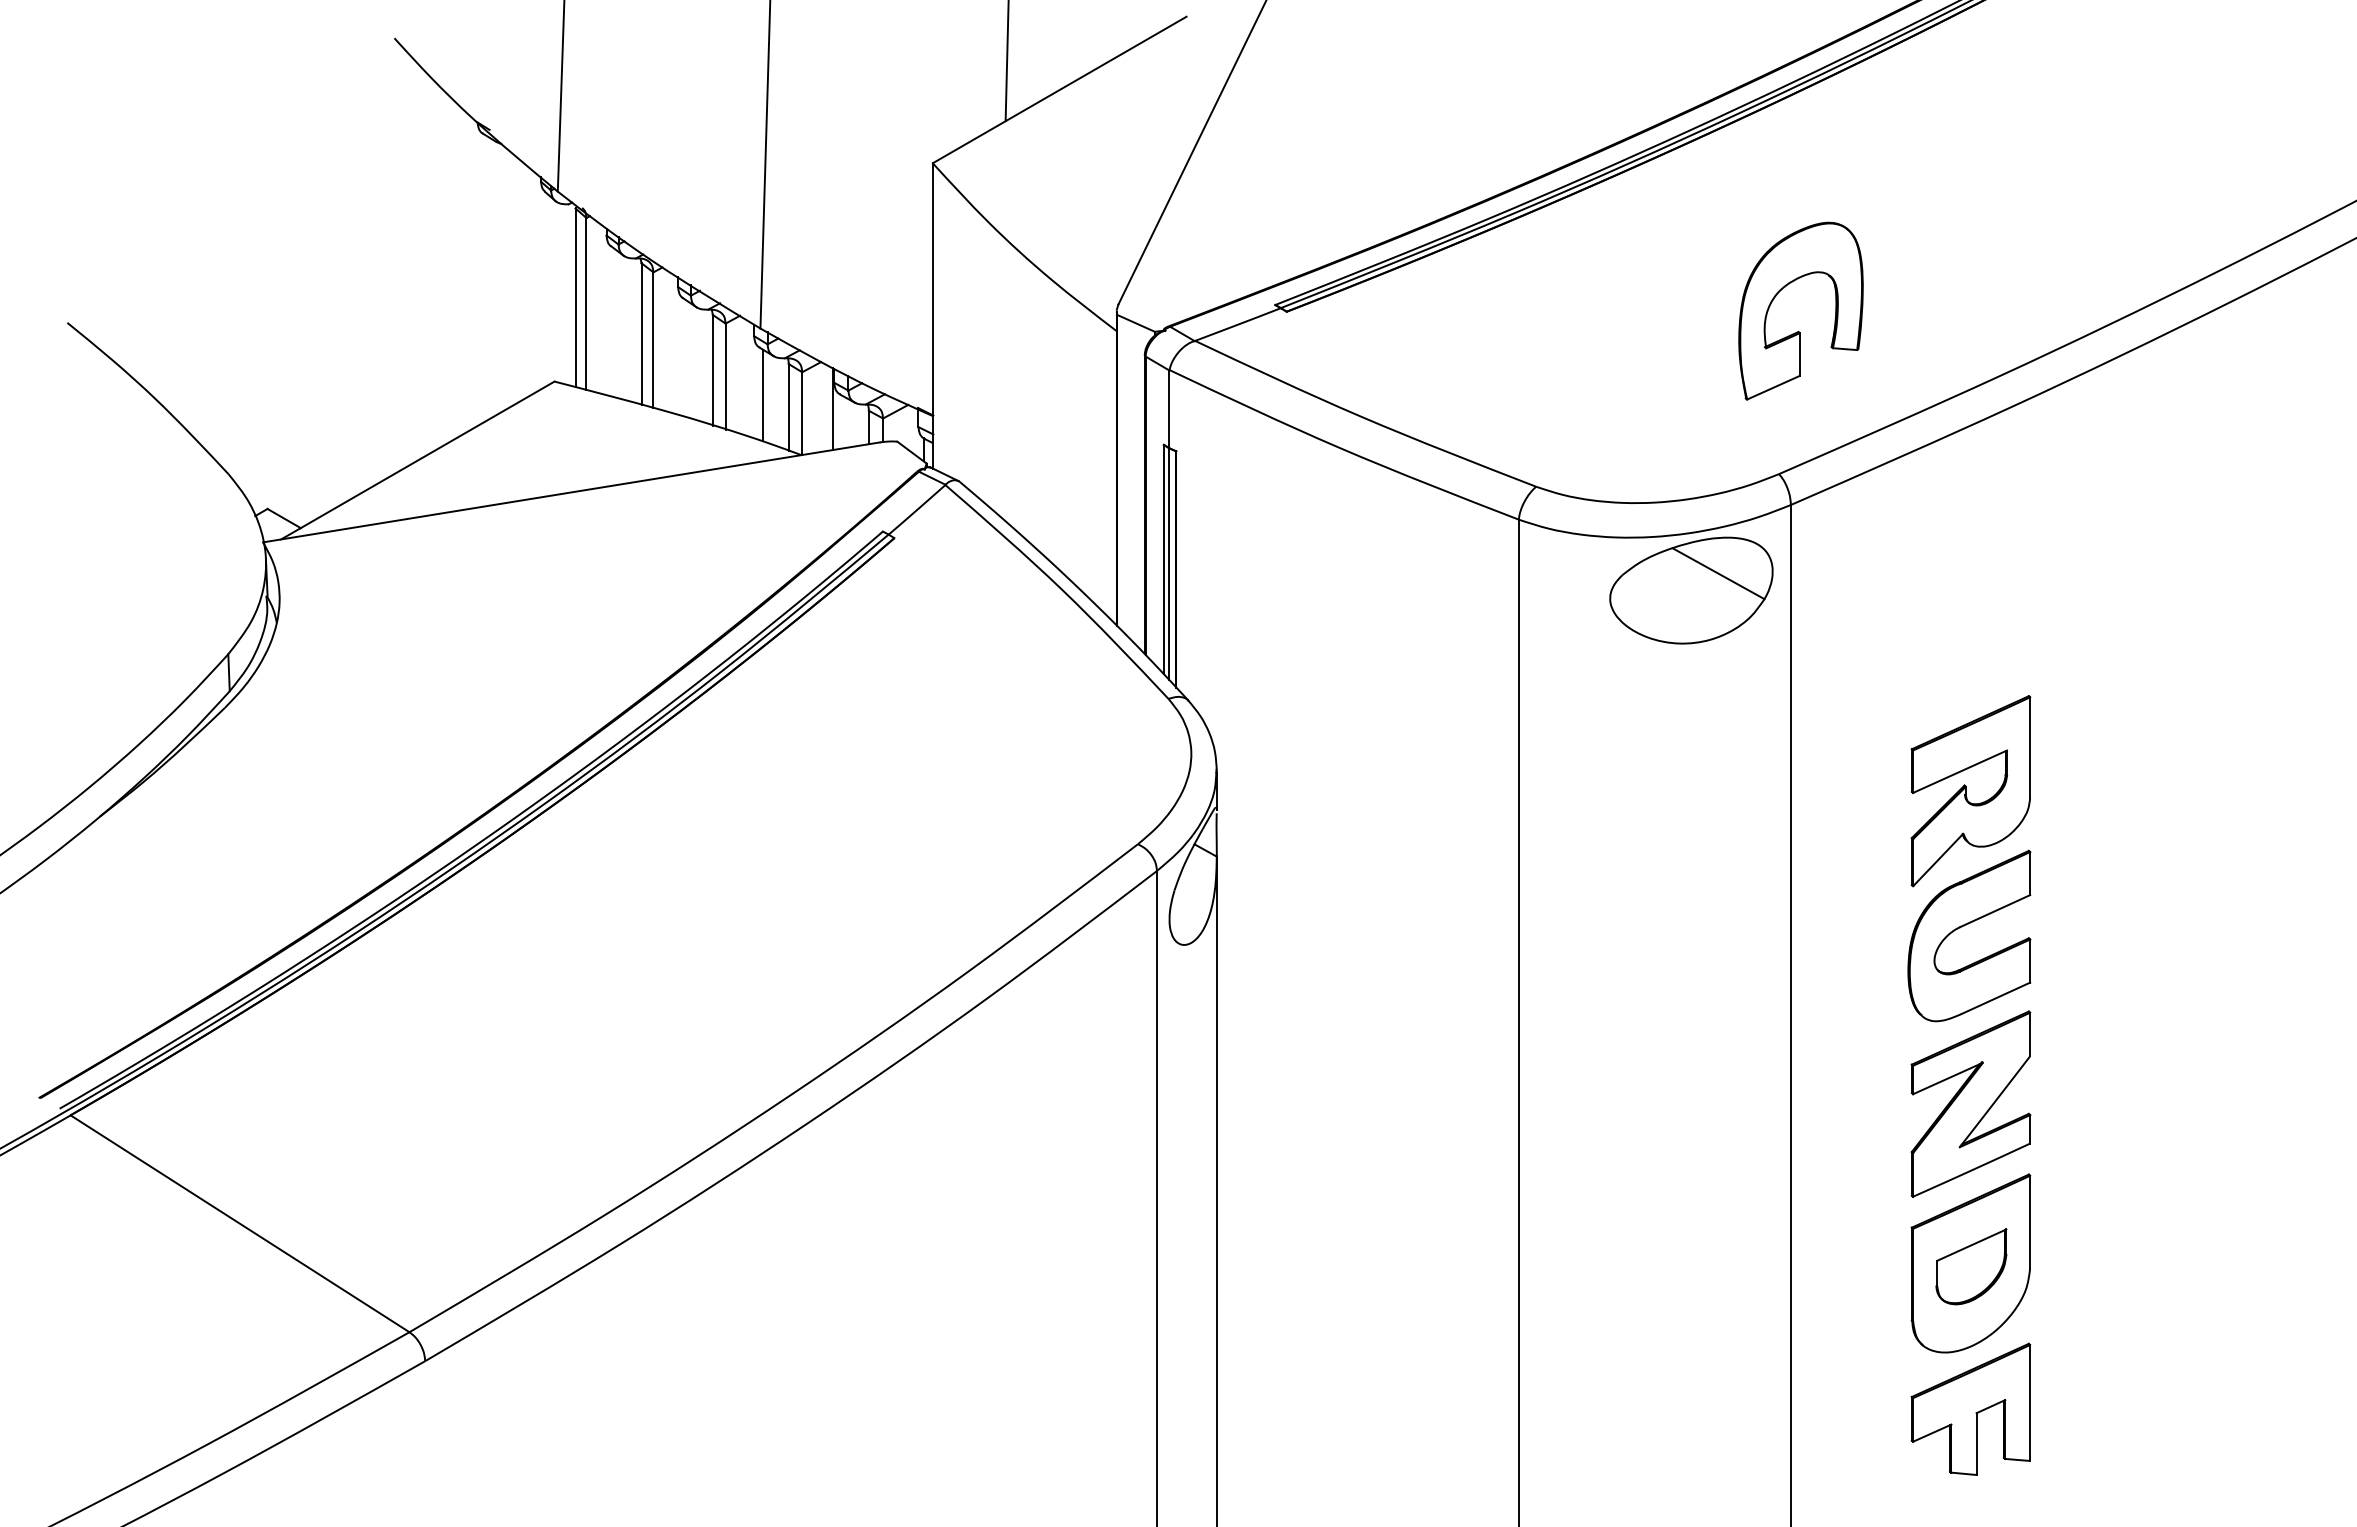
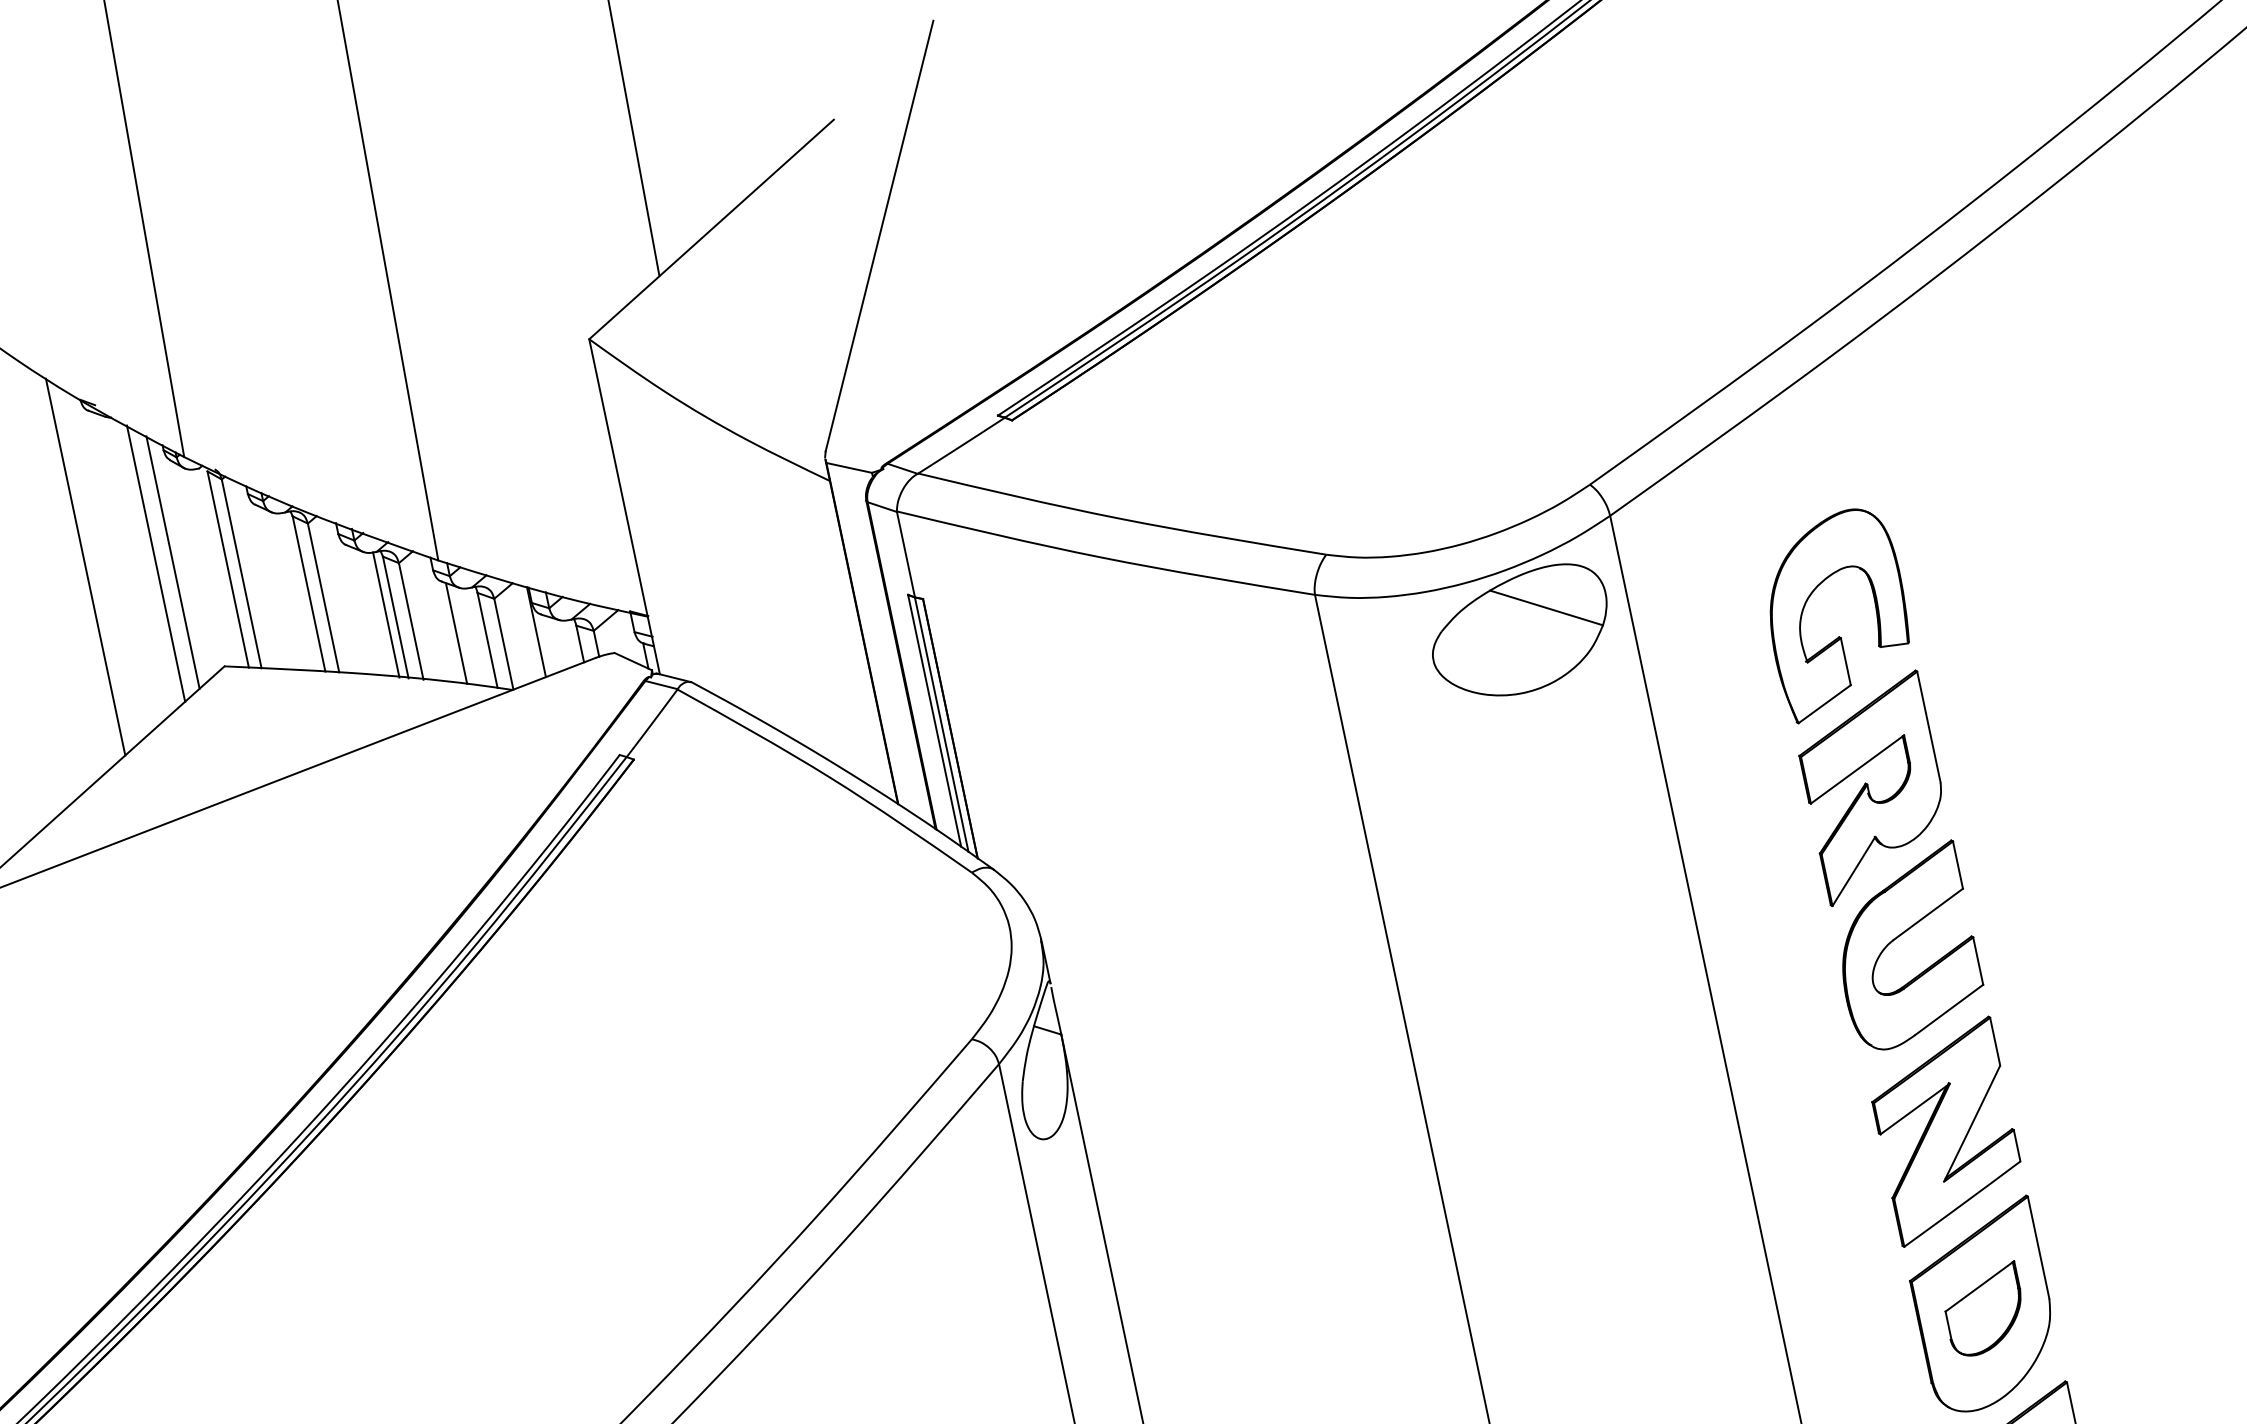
line: (451, 269) -> (85, 567), added
line: (513, 279) -> (155, 563), added
line: (528, 281) -> (172, 562), added
part: (1799, 331) -> (1840, 636), moved
line: (705, 366) -> (386, 614), added

